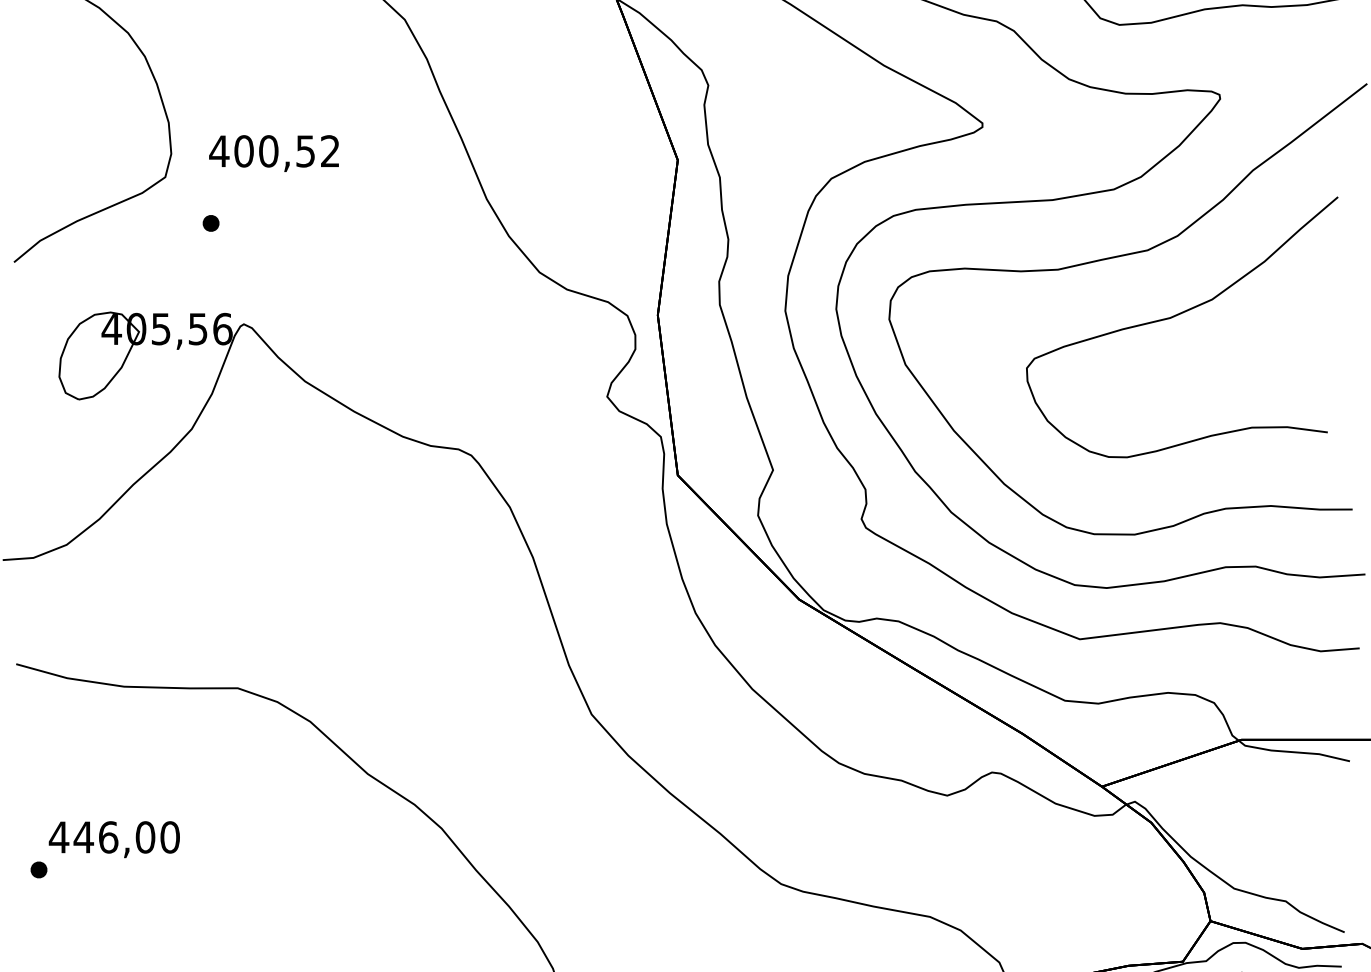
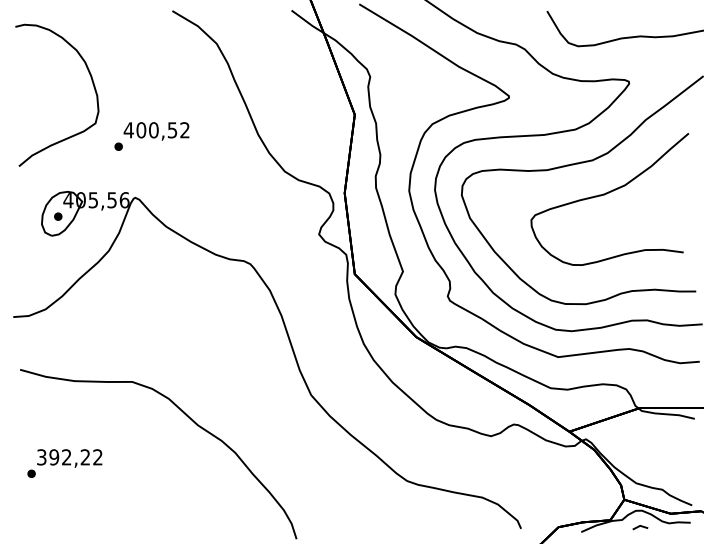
text: (273, 153) -> (156, 131), moved
part: (92, 361) -> (58, 216), added
text: (113, 837) -> (69, 457), 446,00 -> 392,22

